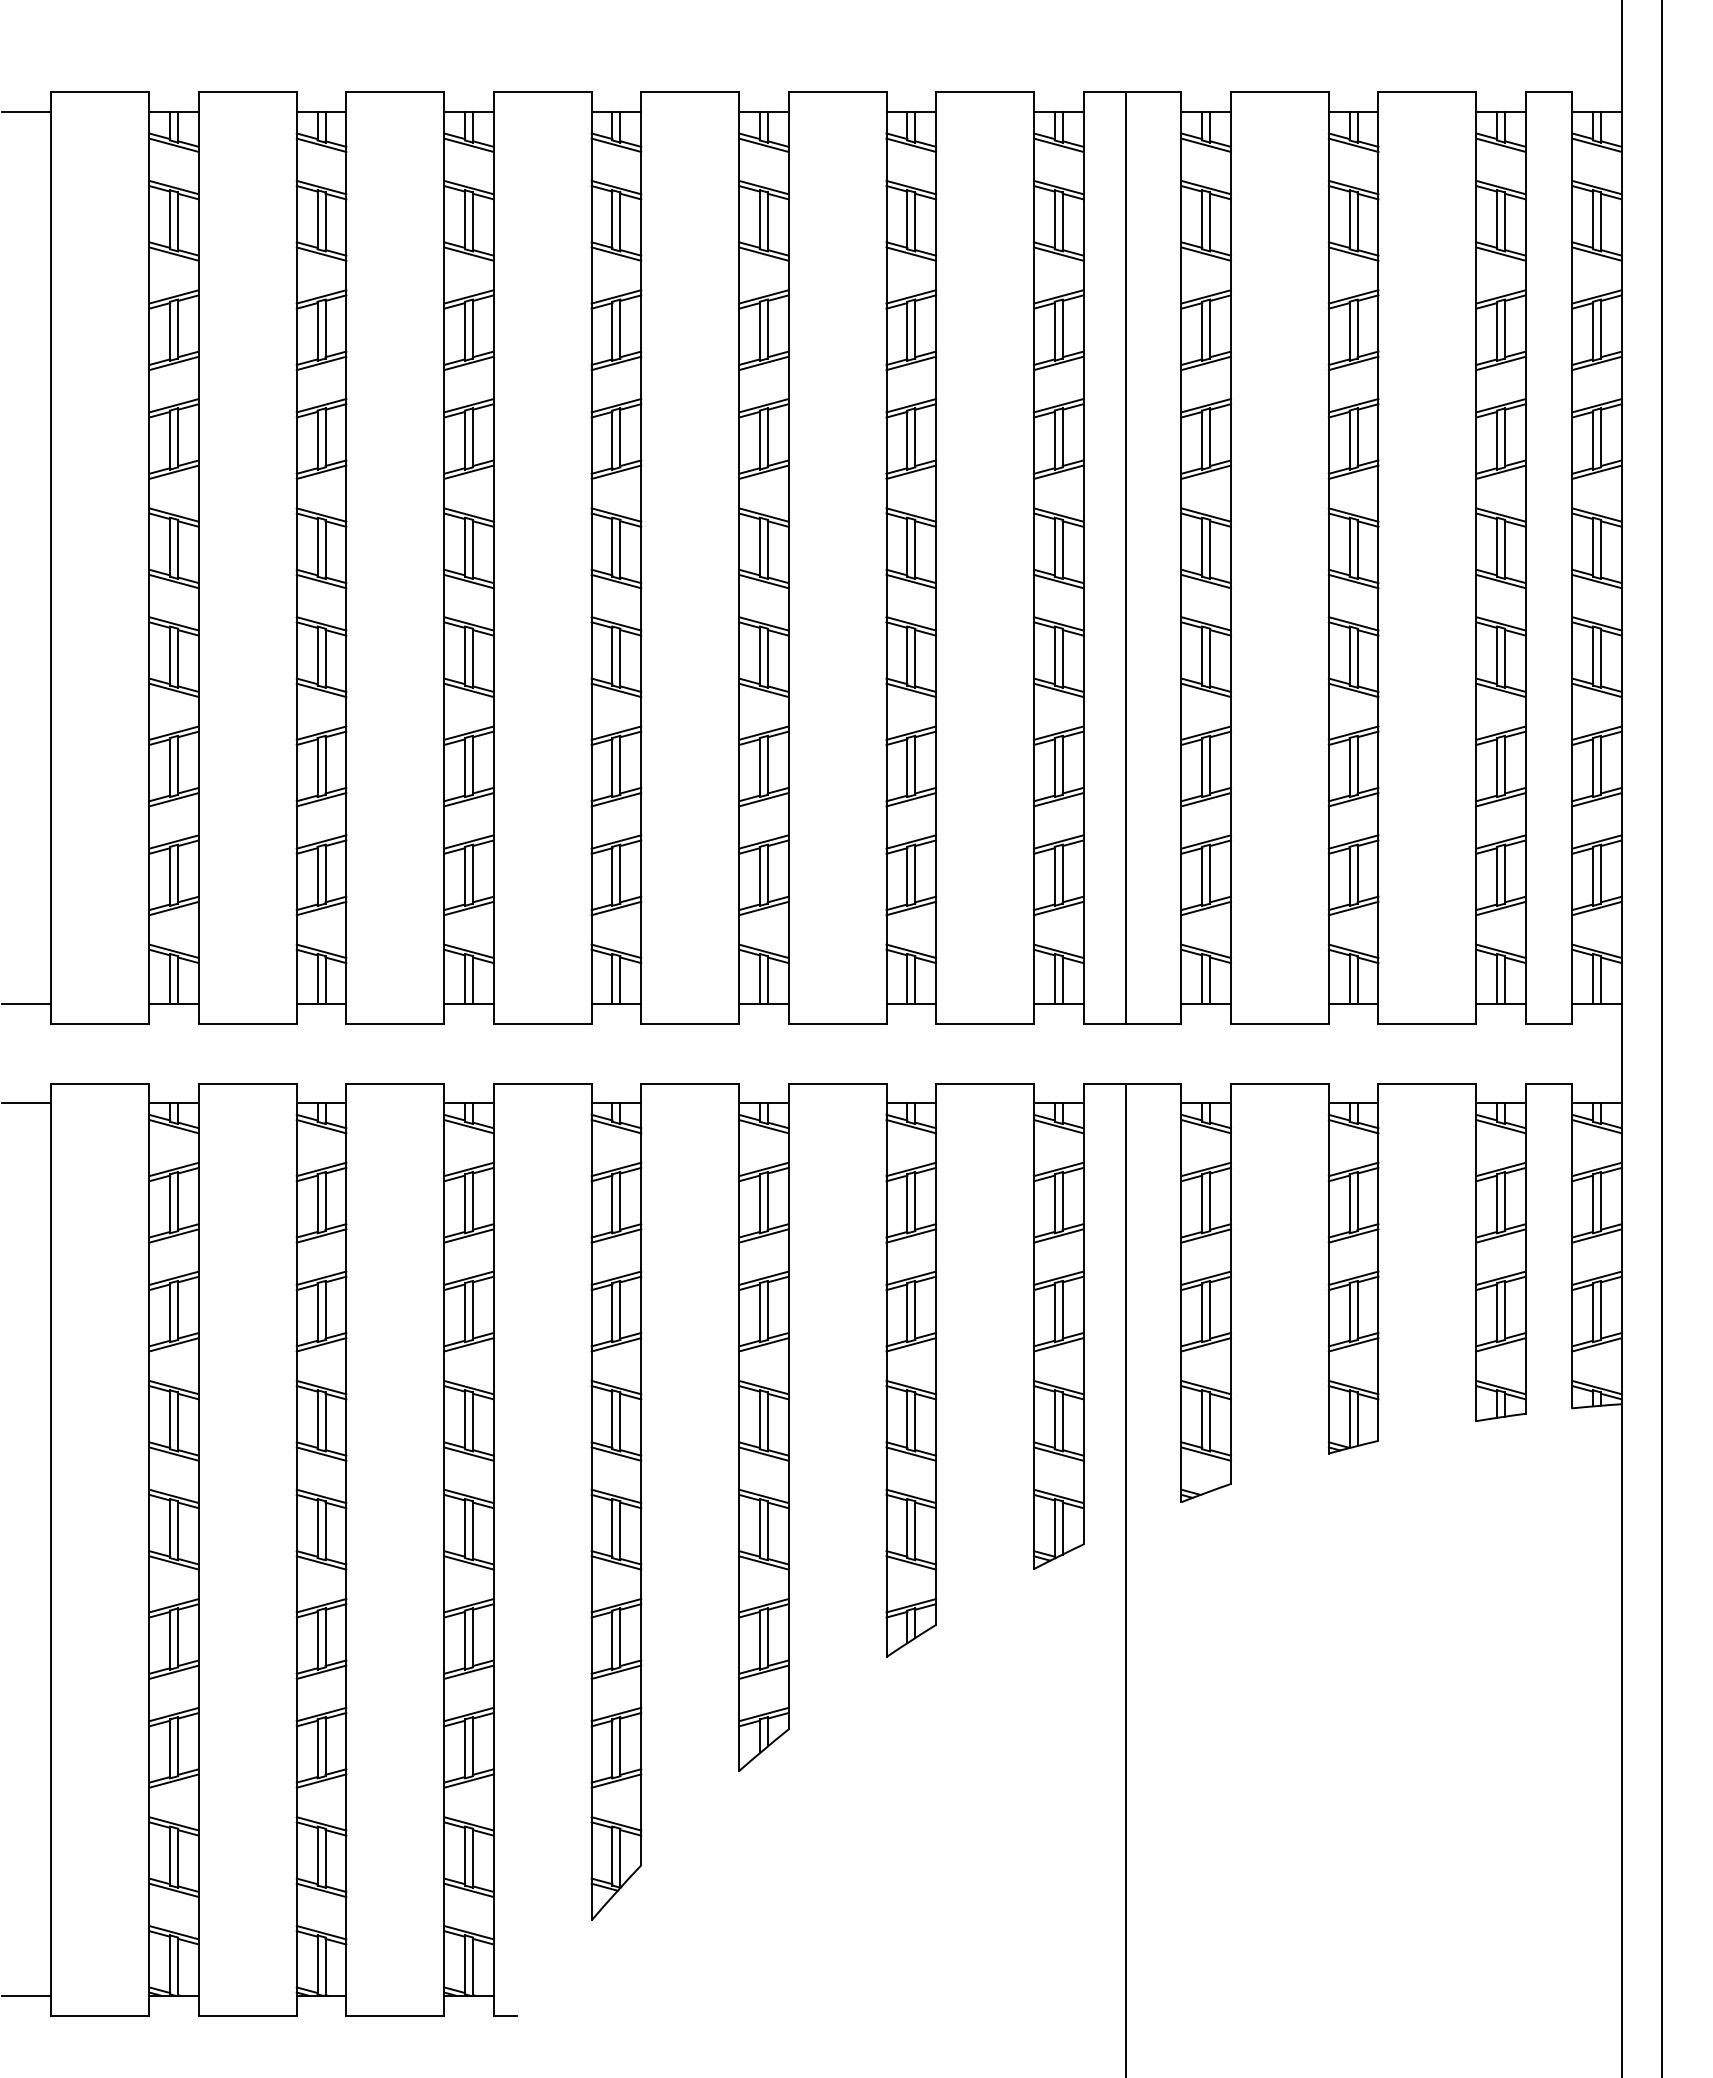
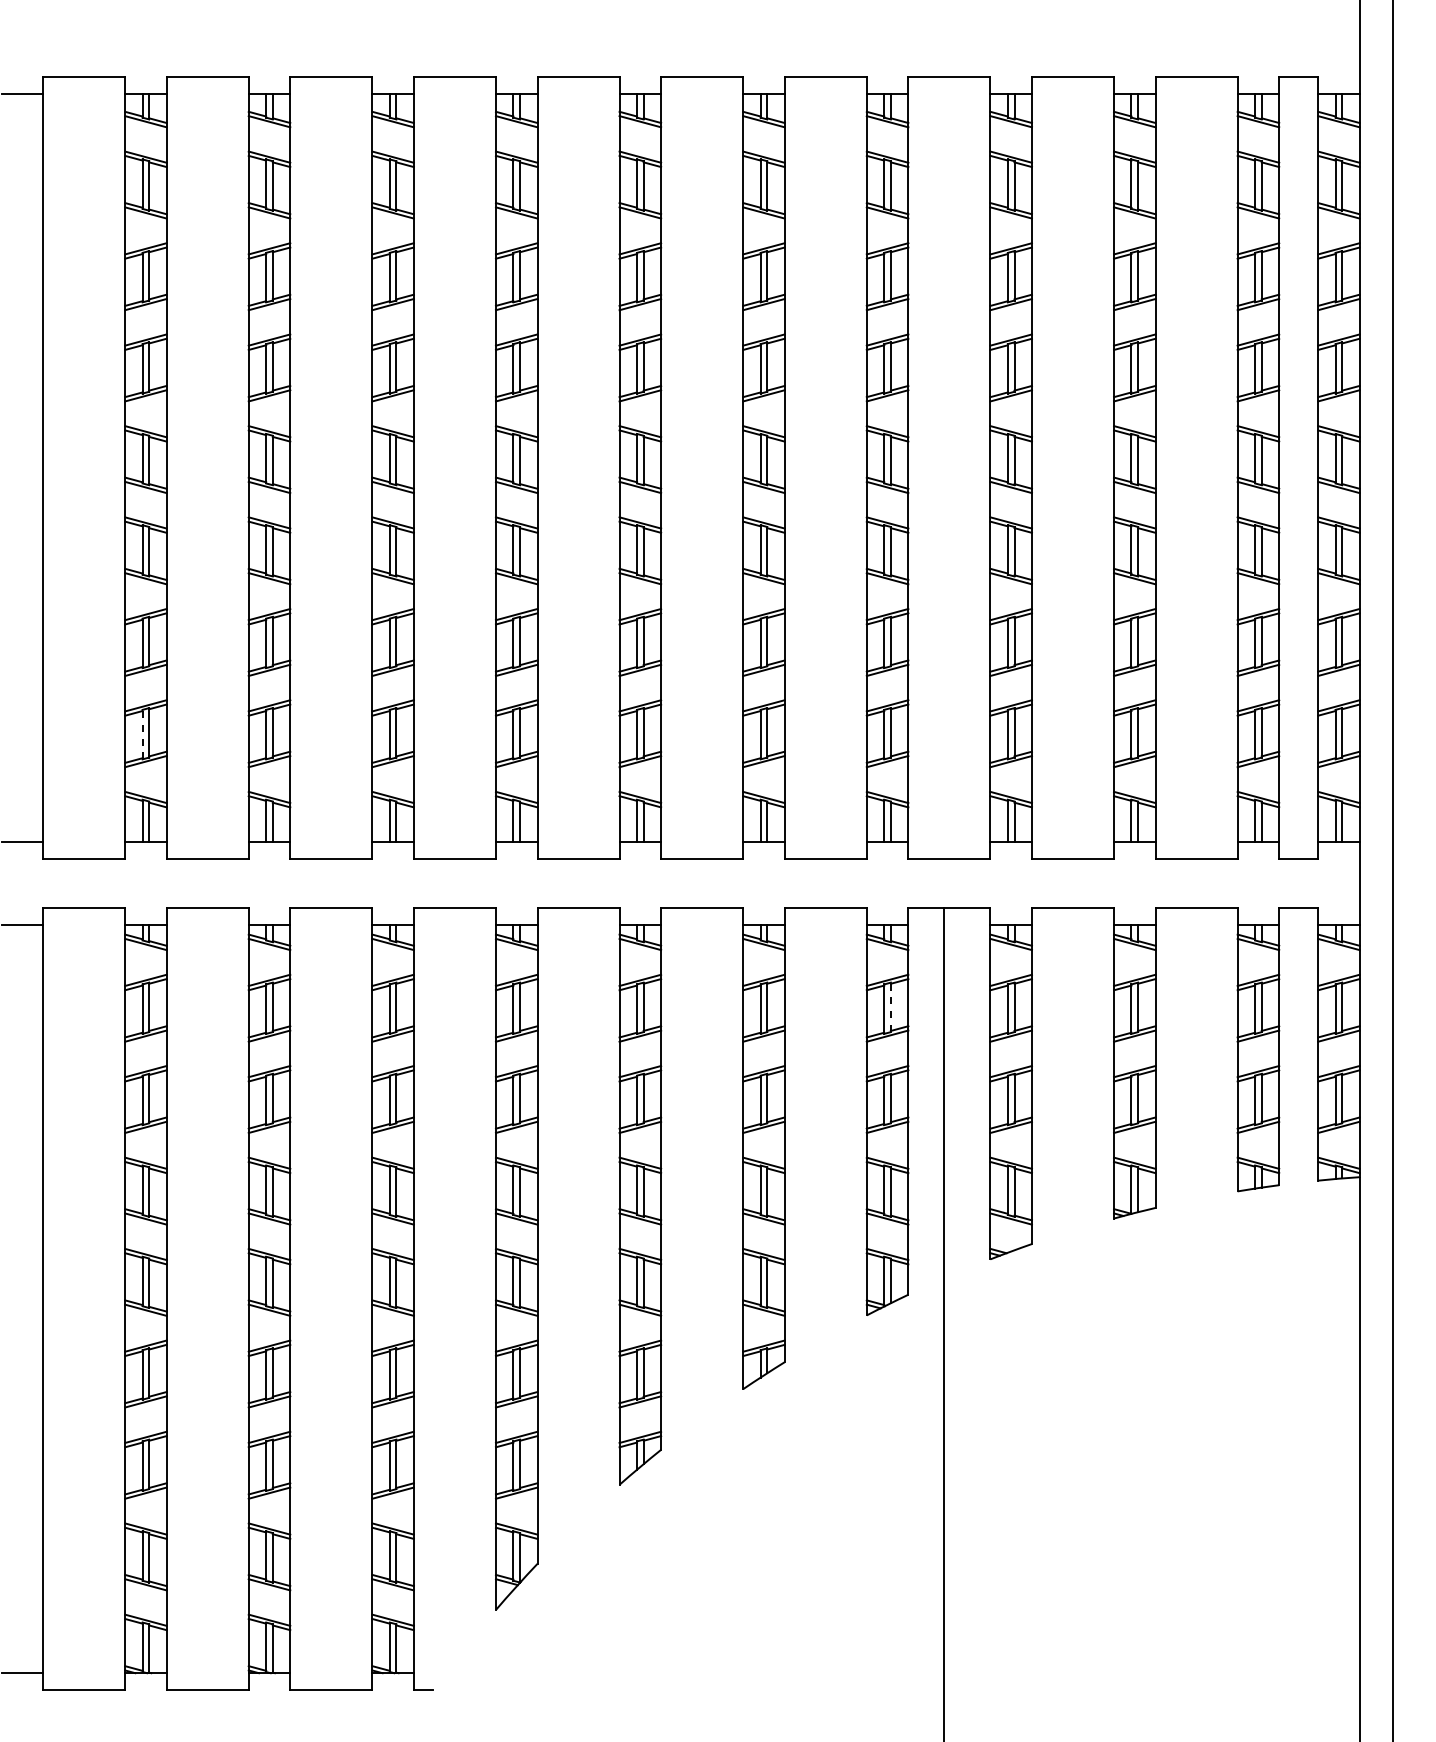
line: (1126, 558) -> (944, 468), removed
line: (170, 876) -> (142, 734), solid -> dashed
line: (1062, 1201) -> (890, 1007), solid -> dashed

